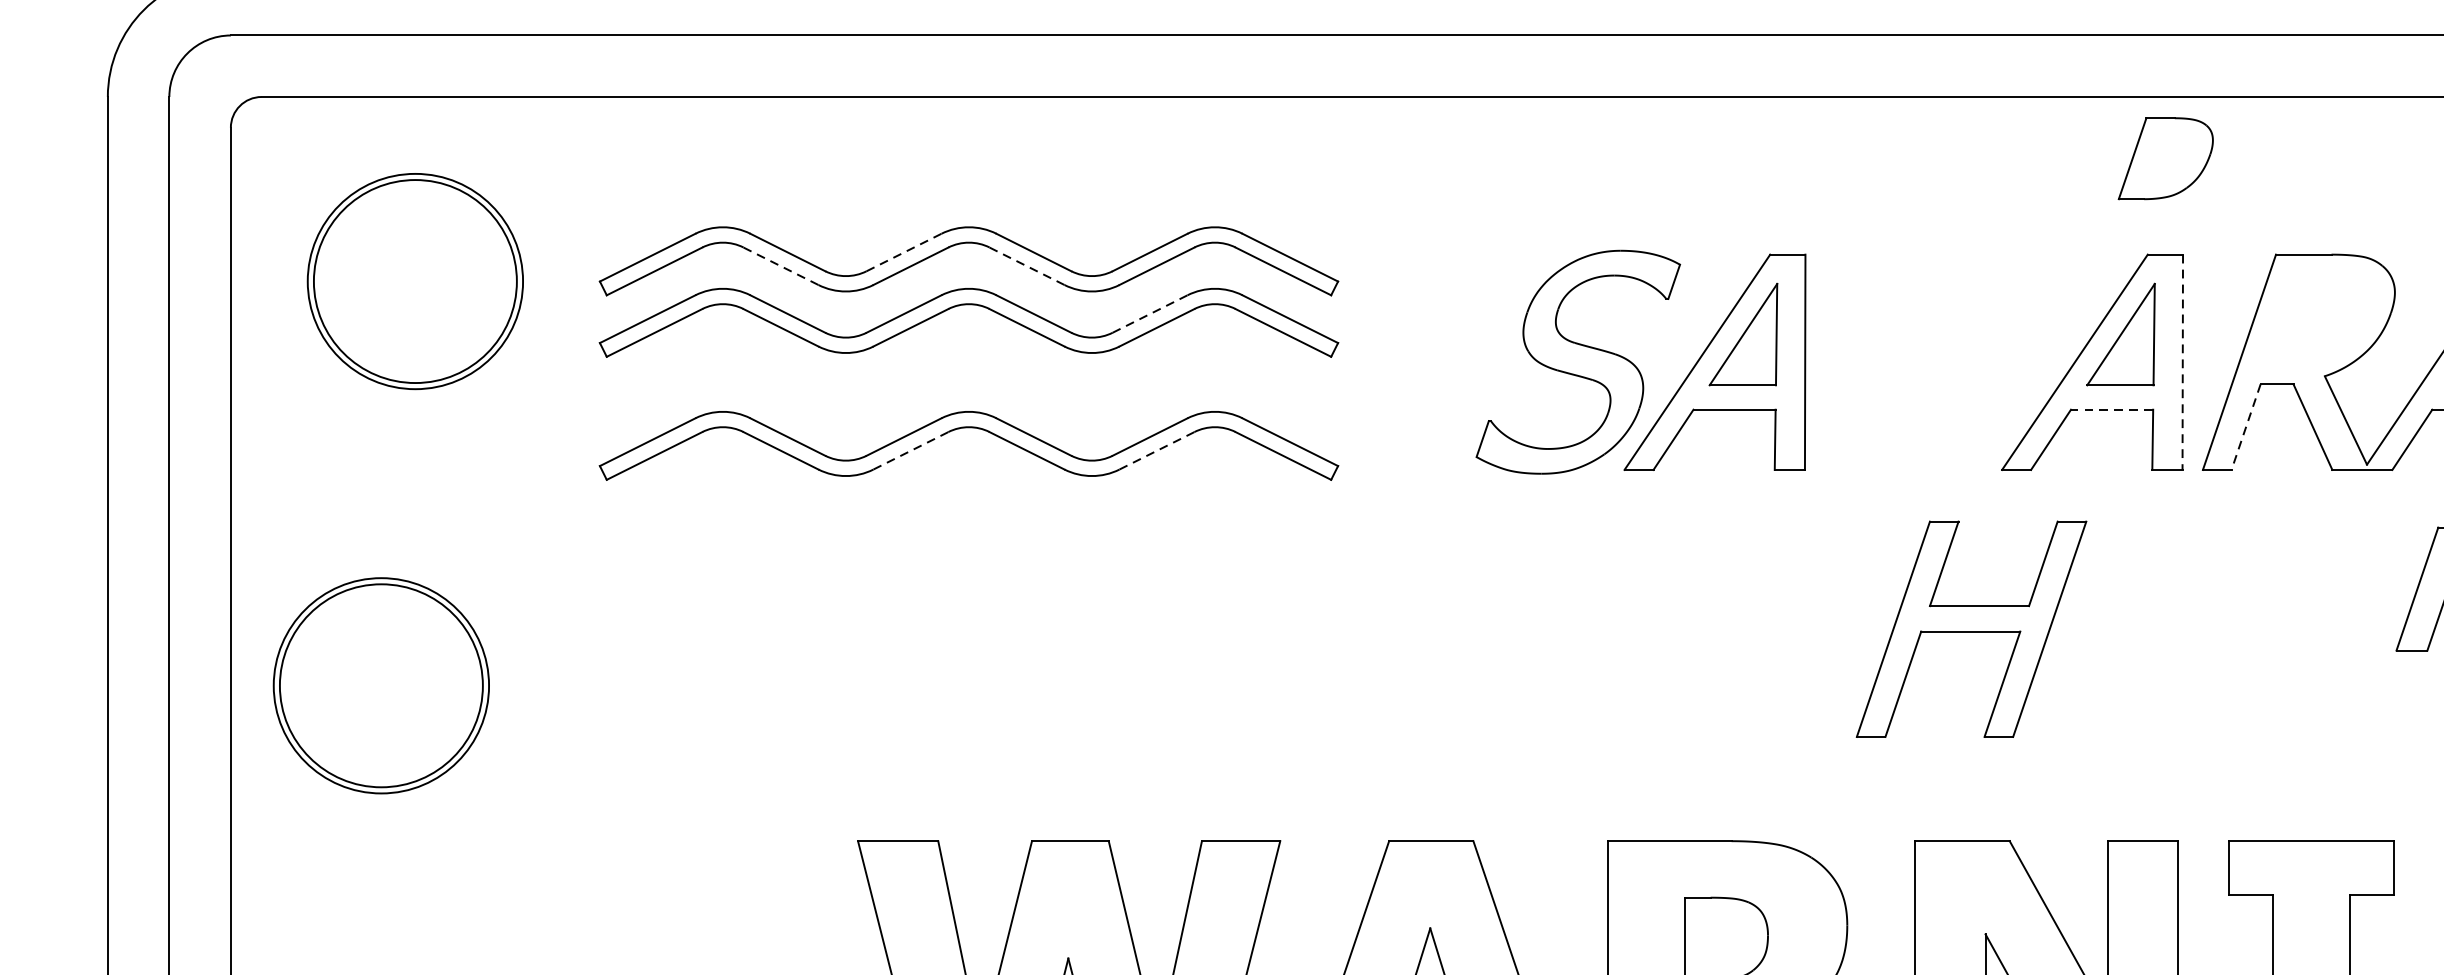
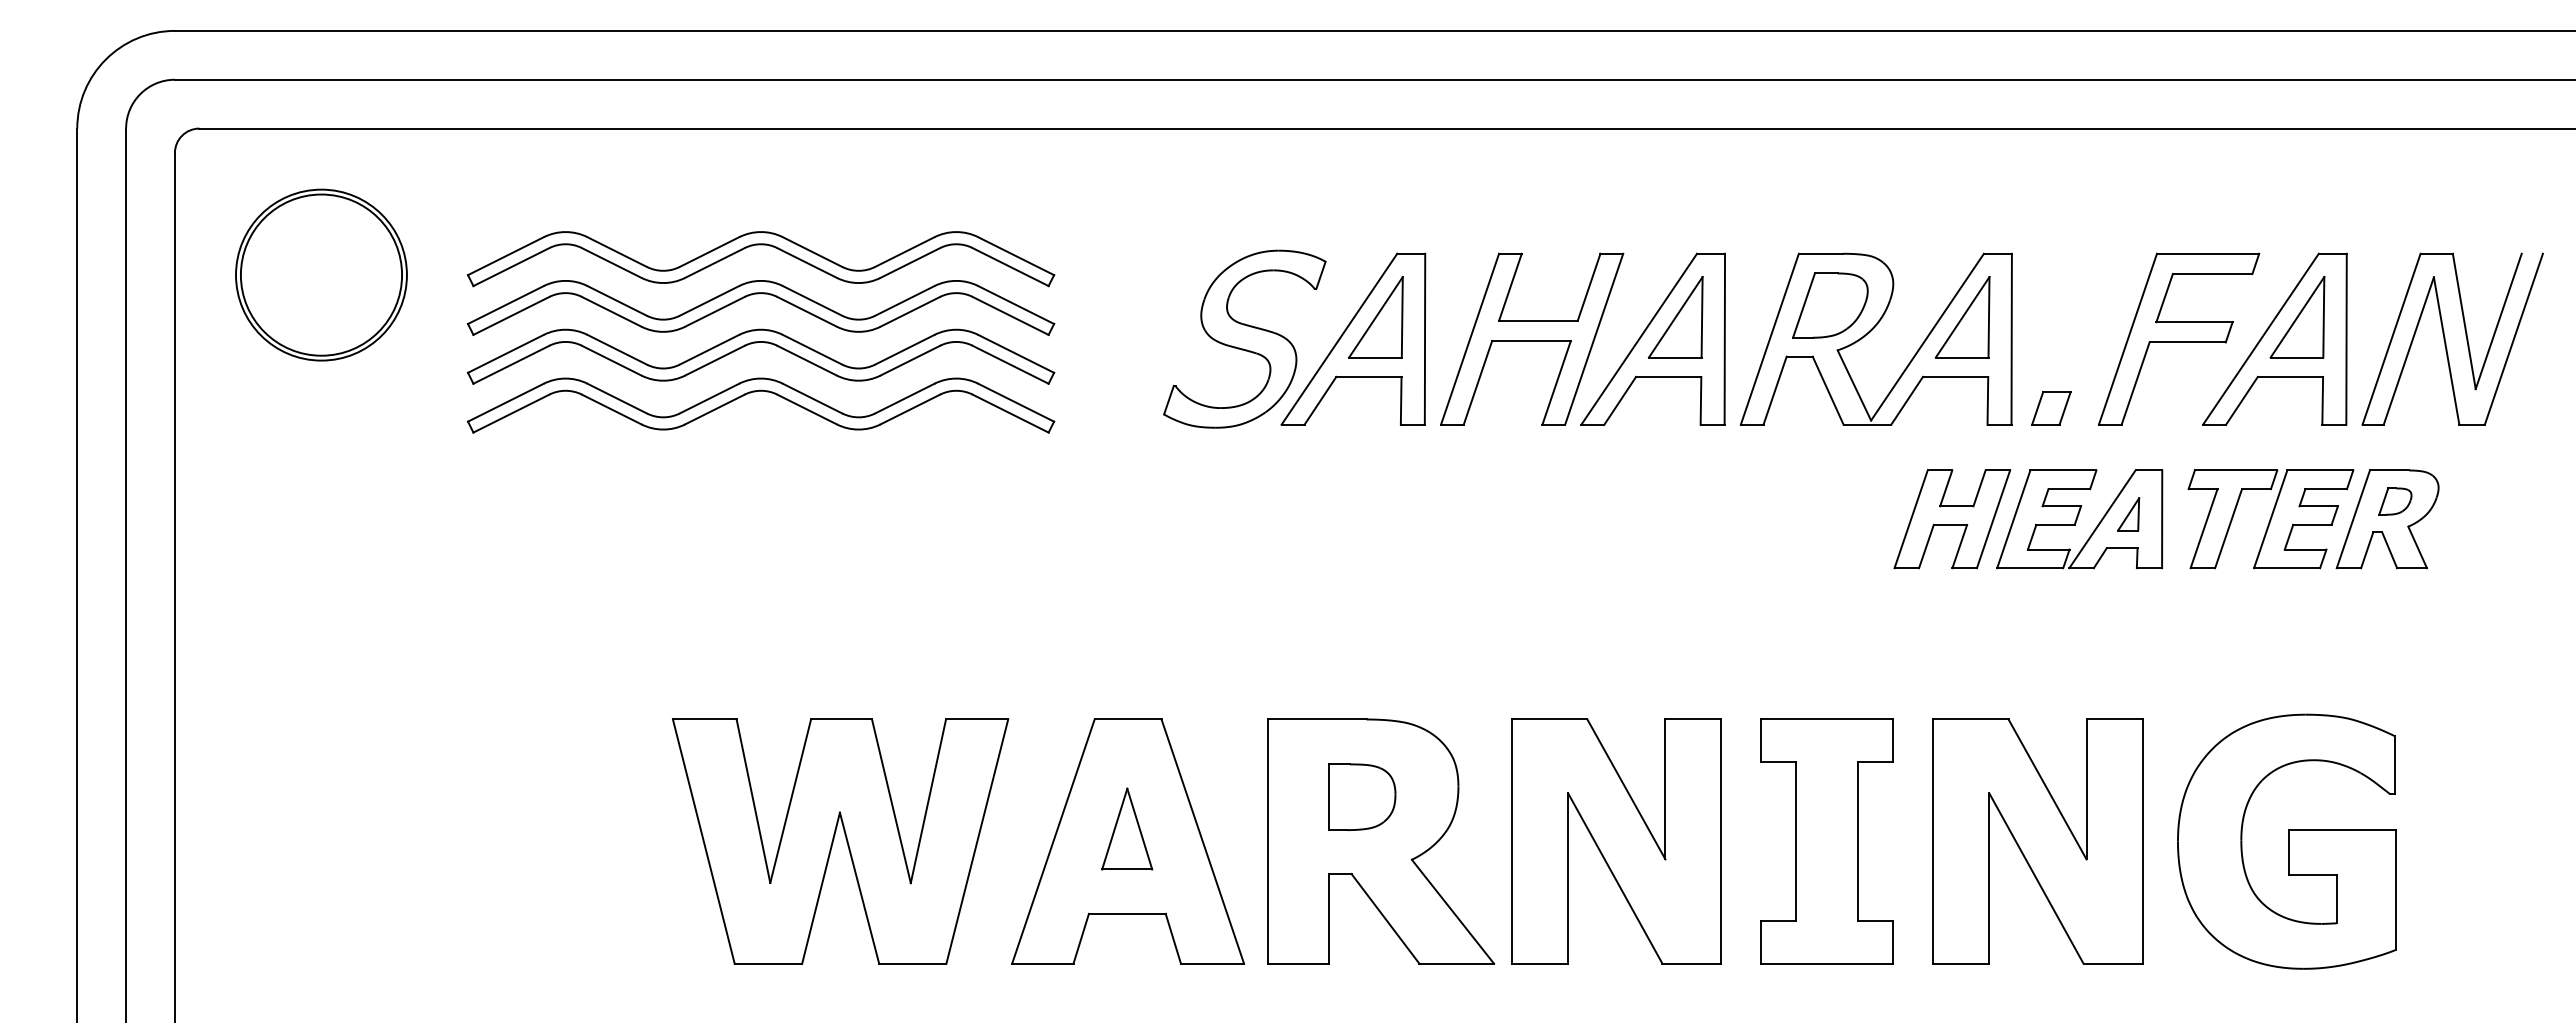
part: (2165, 158) -> (1830, 305), moved
line: (904, 251) -> (709, 251), dashed -> solid
line: (780, 265) -> (611, 262), dashed -> solid
line: (1026, 265) -> (806, 262), dashed -> solid
line: (1150, 313) -> (905, 300), dashed -> solid
line: (2182, 362) -> (1724, 339), dashed -> solid
part: (964, 367) -> (757, 343), added
line: (2111, 409) -> (1668, 376), dashed -> solid
line: (2246, 426) -> (1775, 390), dashed -> solid
line: (910, 450) -> (714, 409), dashed -> solid
line: (1155, 450) -> (909, 409), dashed -> solid
part: (1972, 628) -> (1532, 338), moved
part: (381, 685) -> (294, 595), removed

